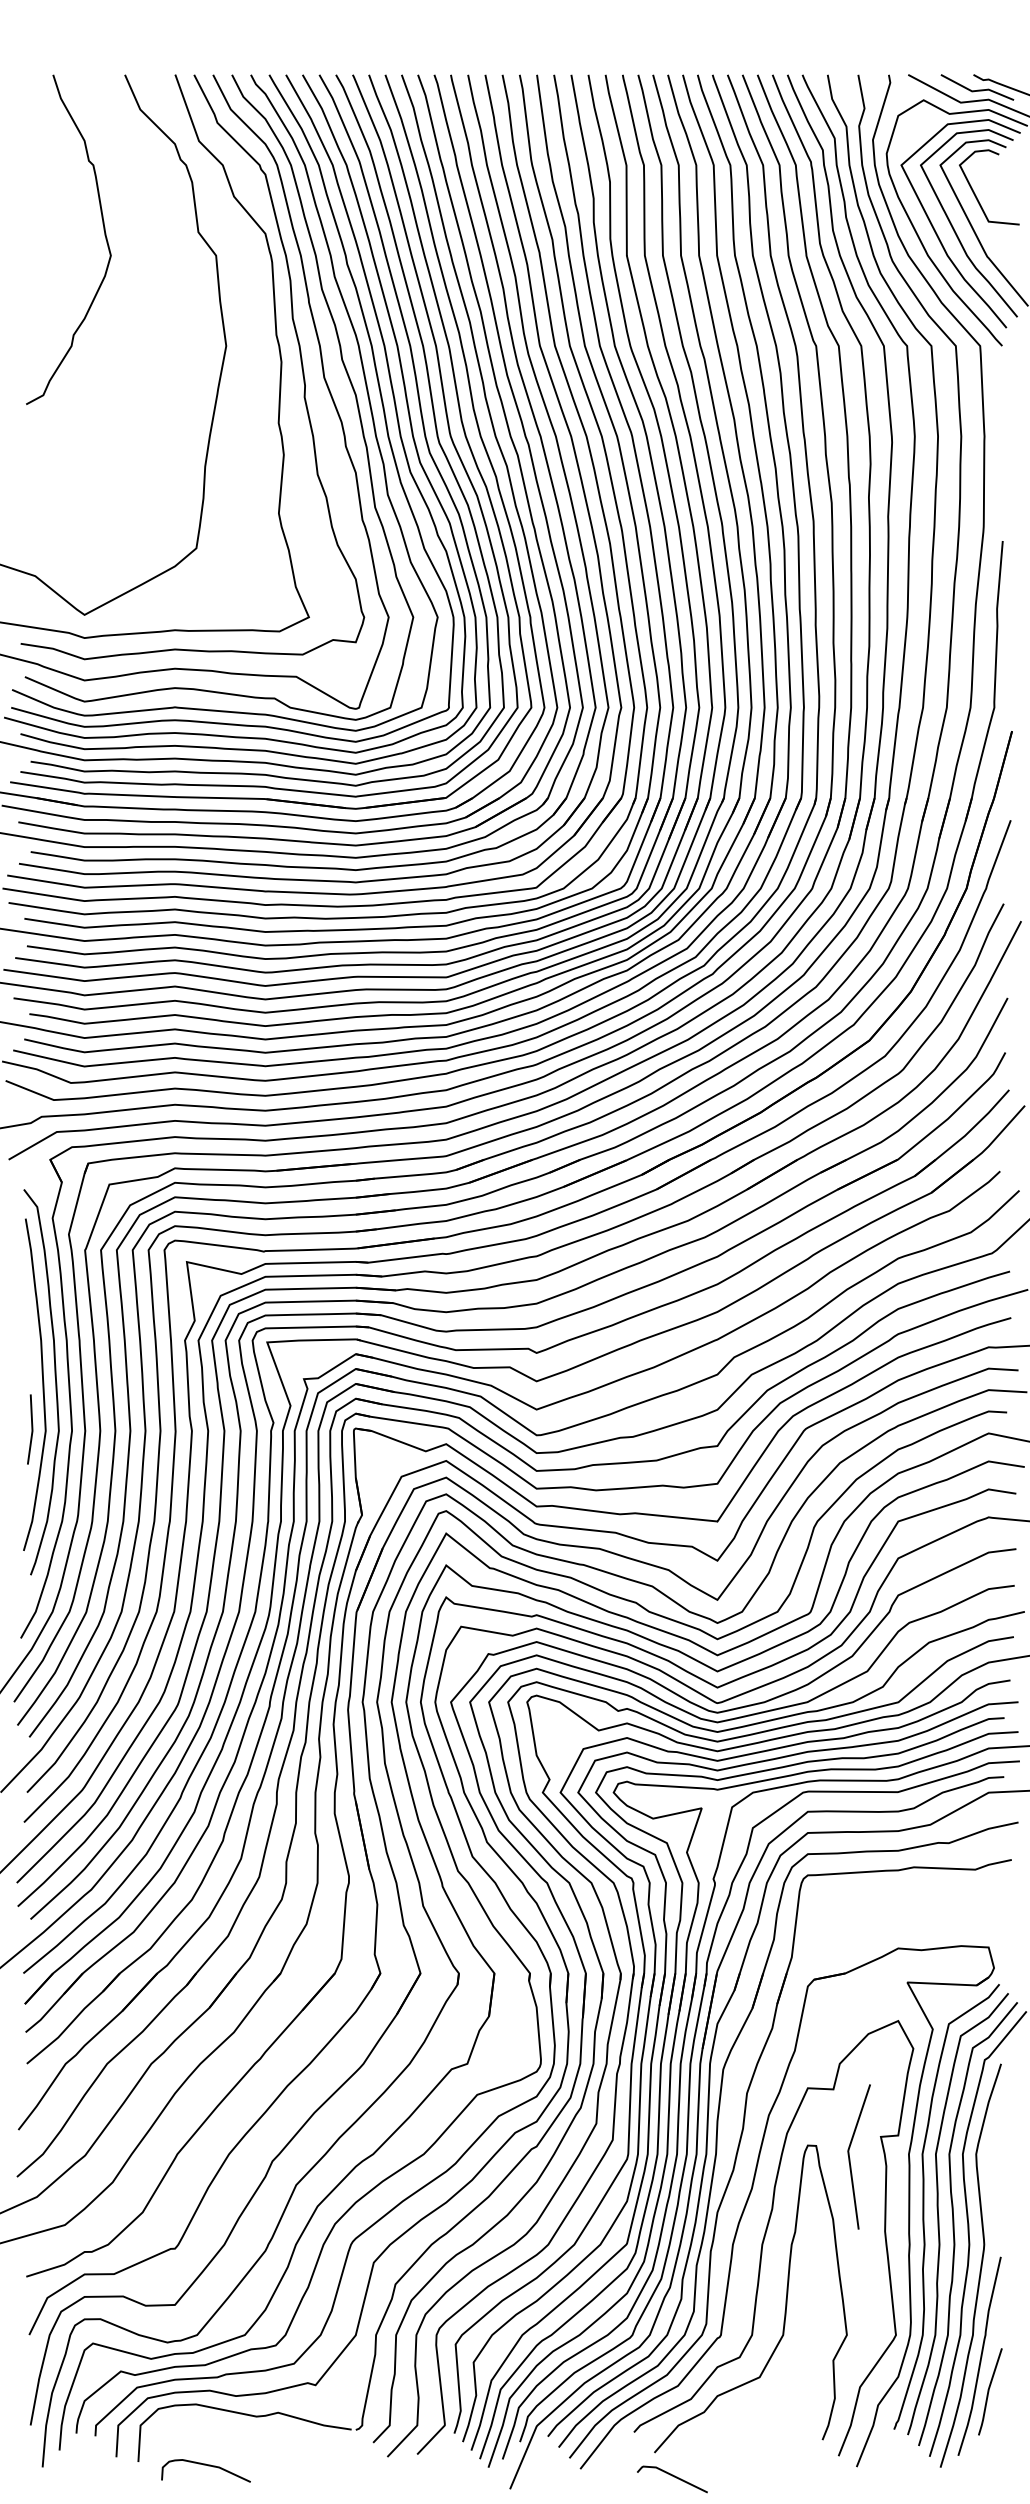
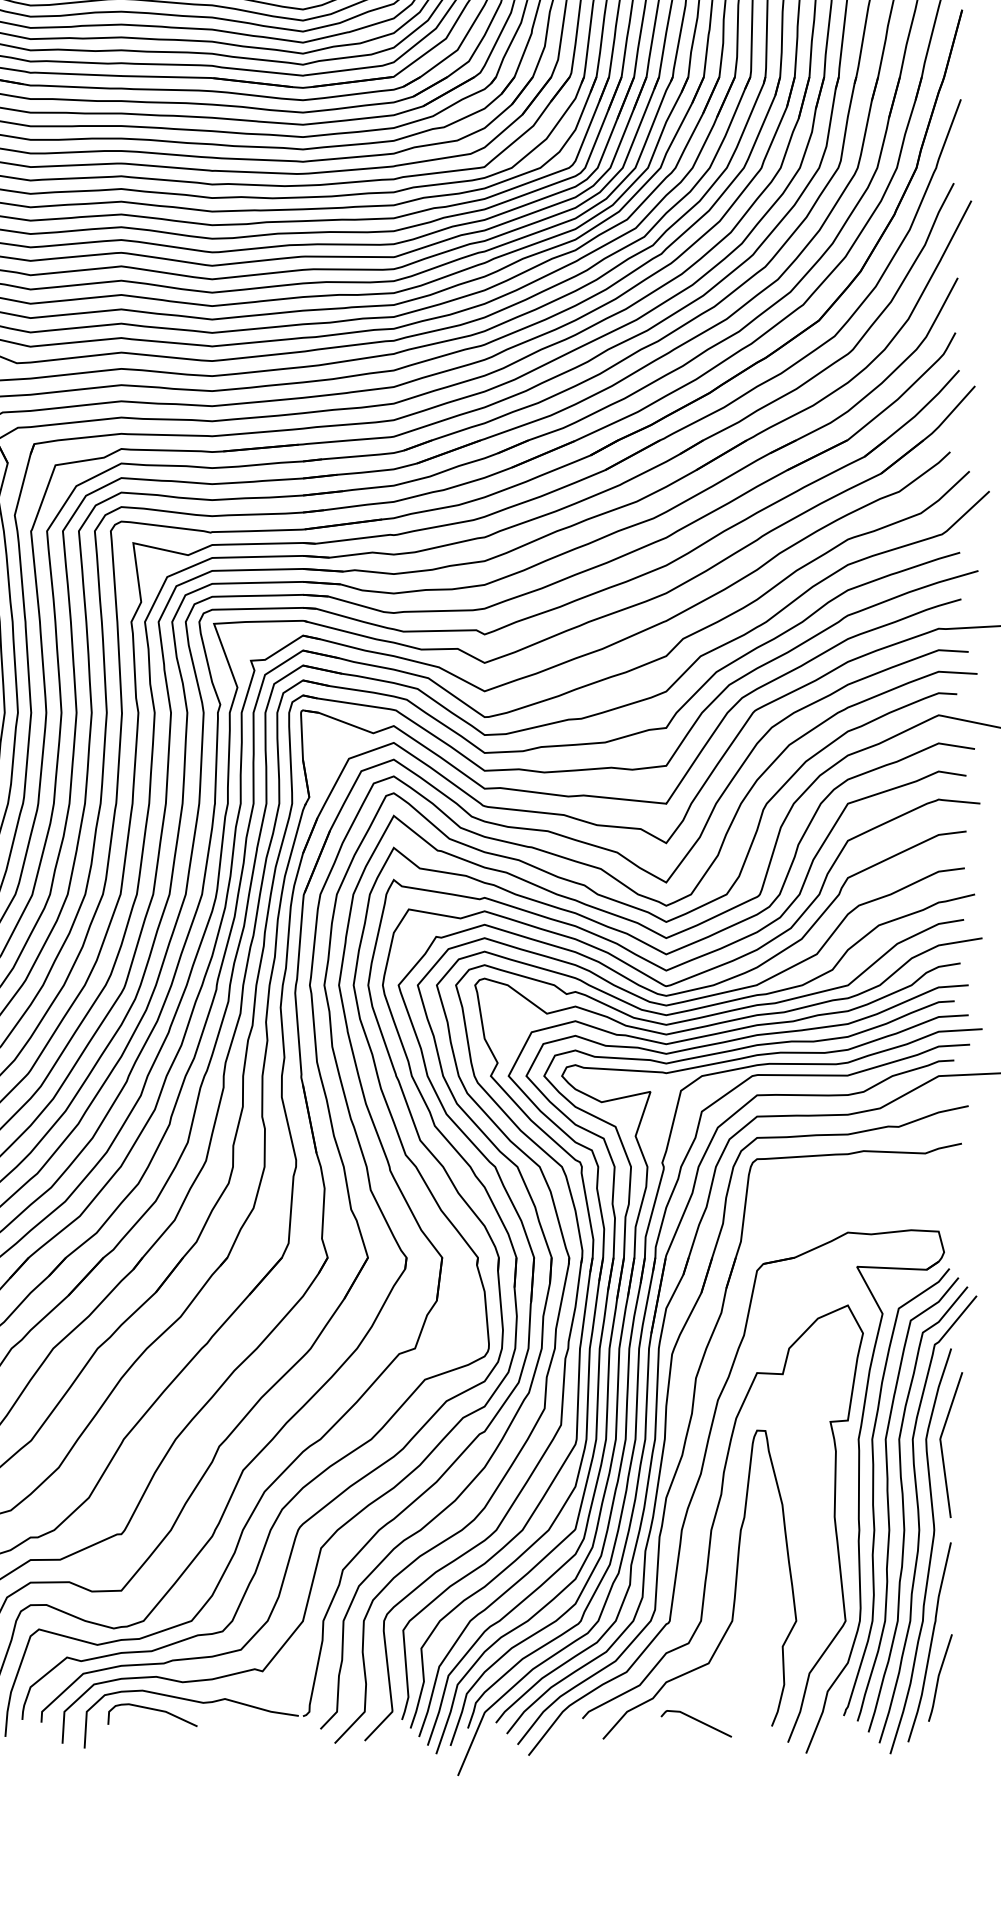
line: (850, 2158) -> (942, 1446), moved
curve: (205, 2465) -> (152, 1709), moved
curve: (674, 2477) -> (698, 1721), moved

